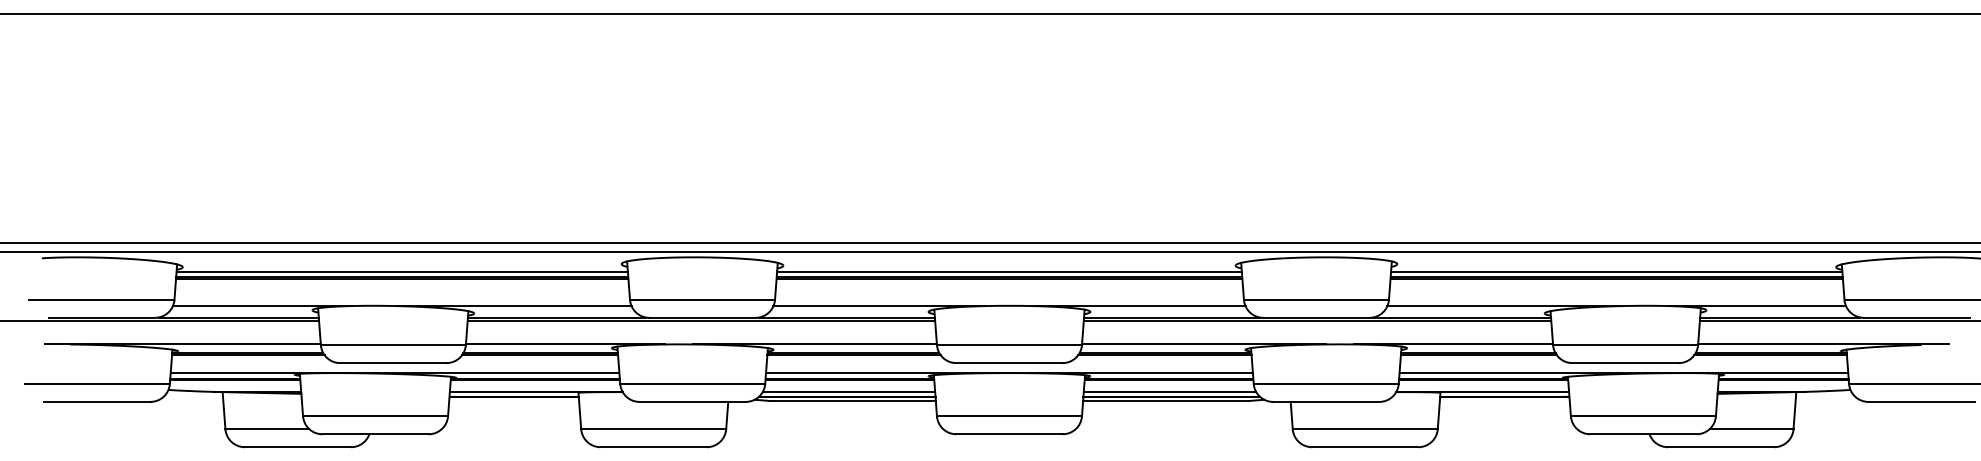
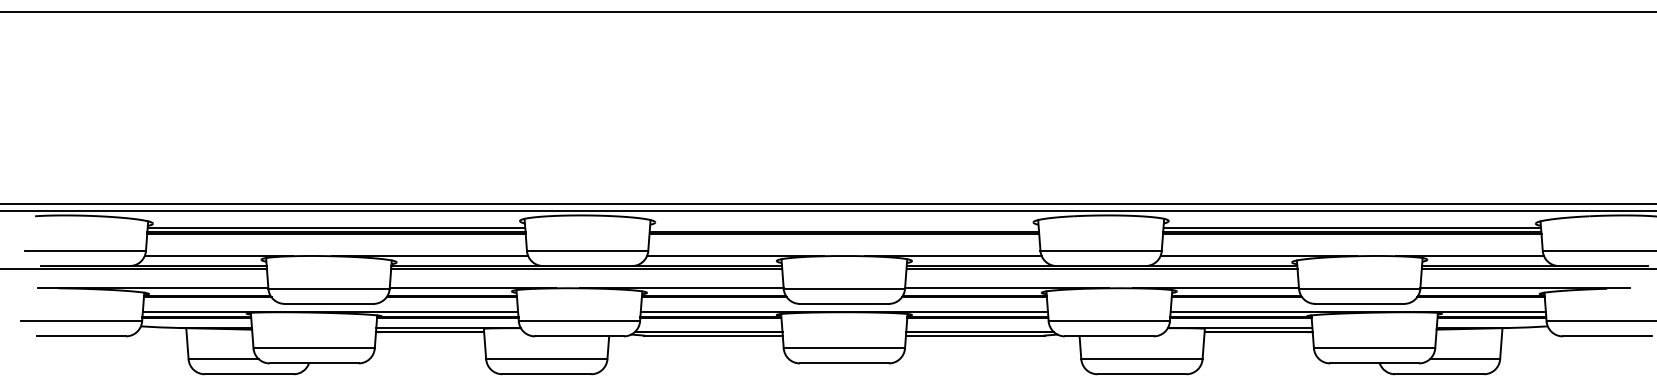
line: (1009, 272) -> (844, 228), removed
line: (848, 391) -> (709, 327), removed
line: (1169, 391) -> (978, 327), removed

